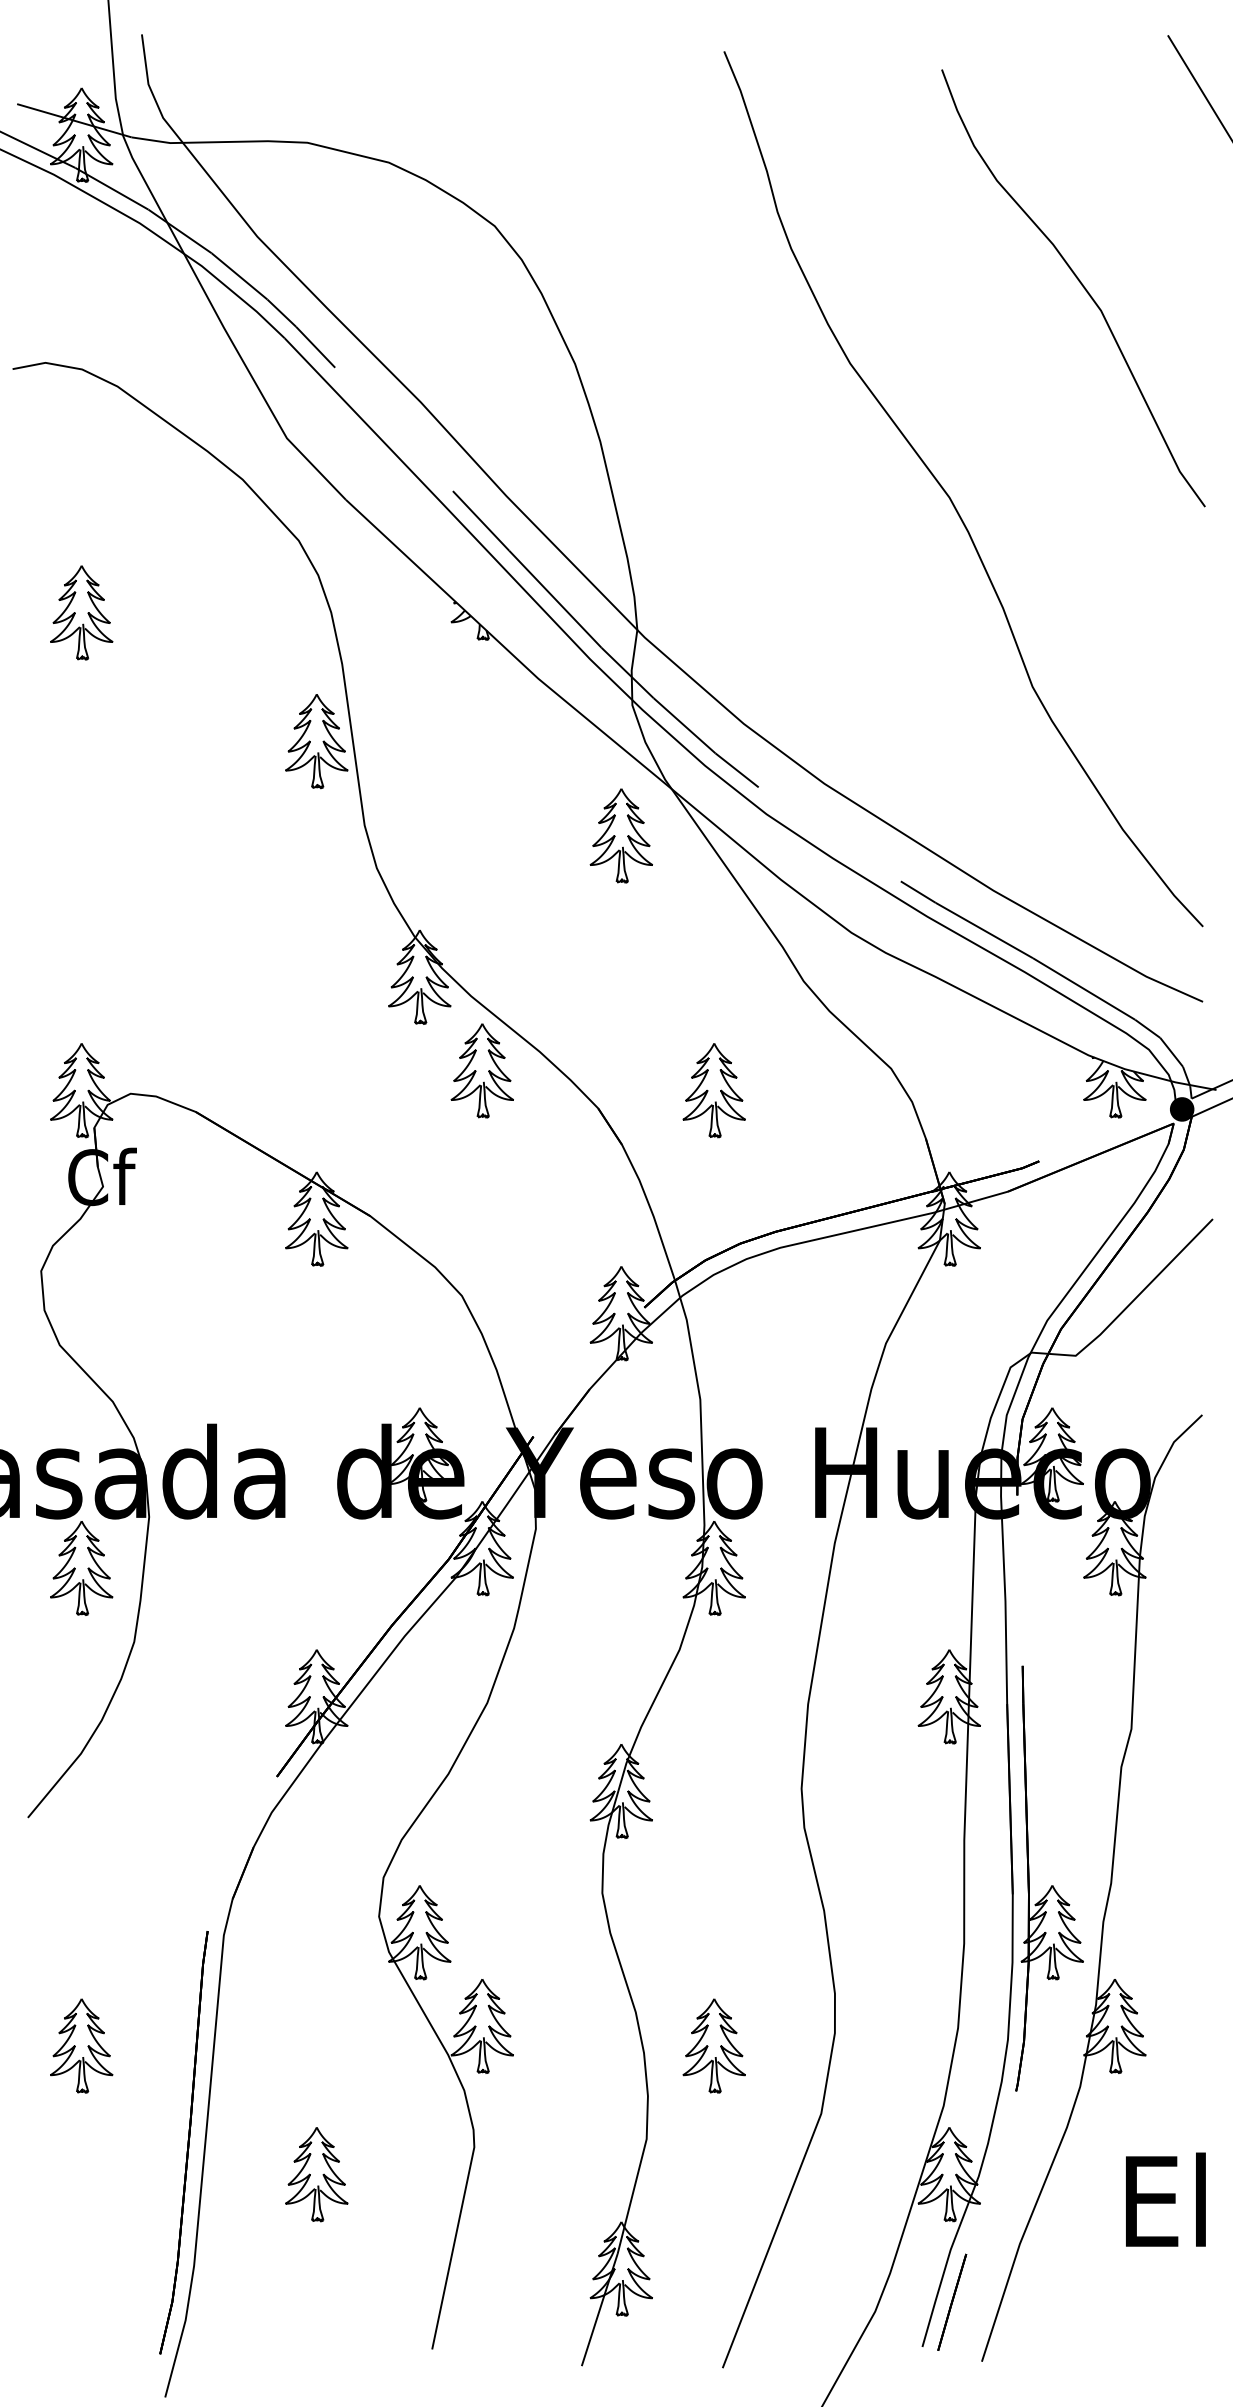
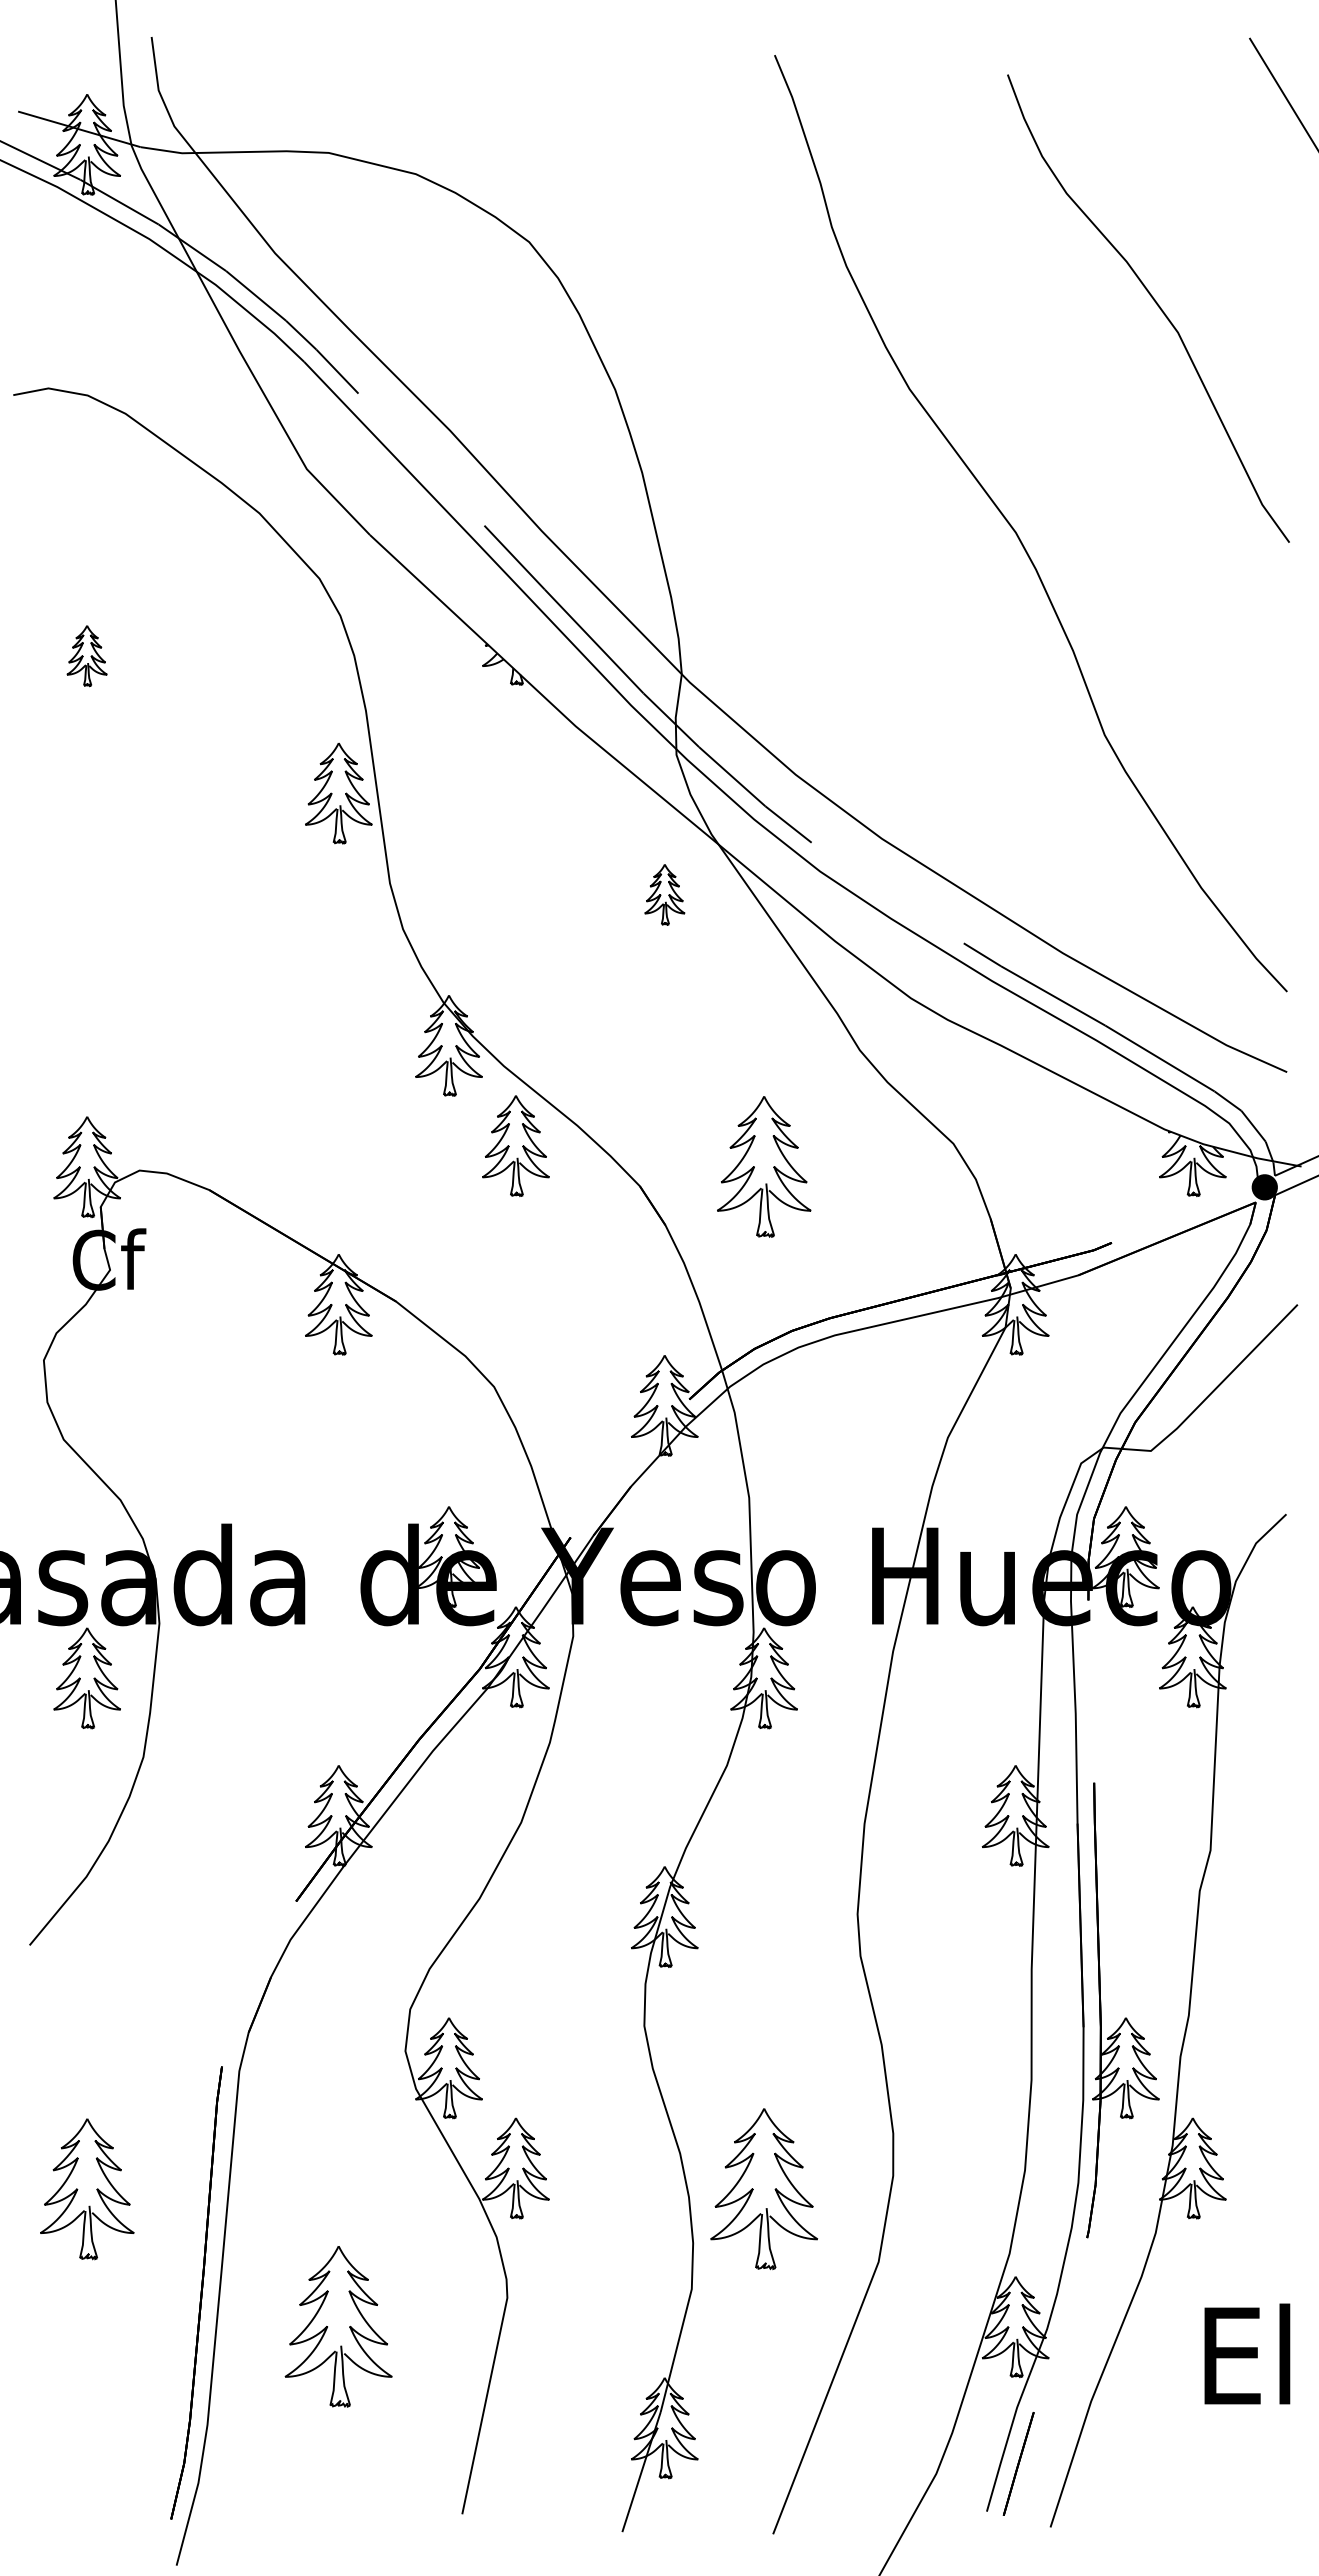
part: (81, 612) -> (86, 655), size x0.6
part: (621, 835) -> (664, 894), size x0.6
part: (713, 1090) -> (763, 1167), size x1.4
part: (81, 2045) -> (86, 2189), size x1.4
part: (713, 2045) -> (763, 2189), size x1.6
part: (316, 2174) -> (338, 2327), size x1.6

